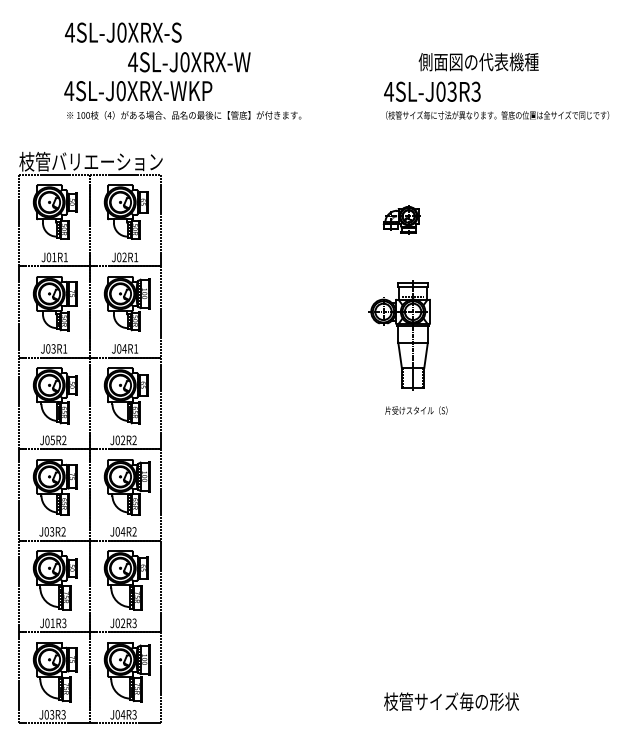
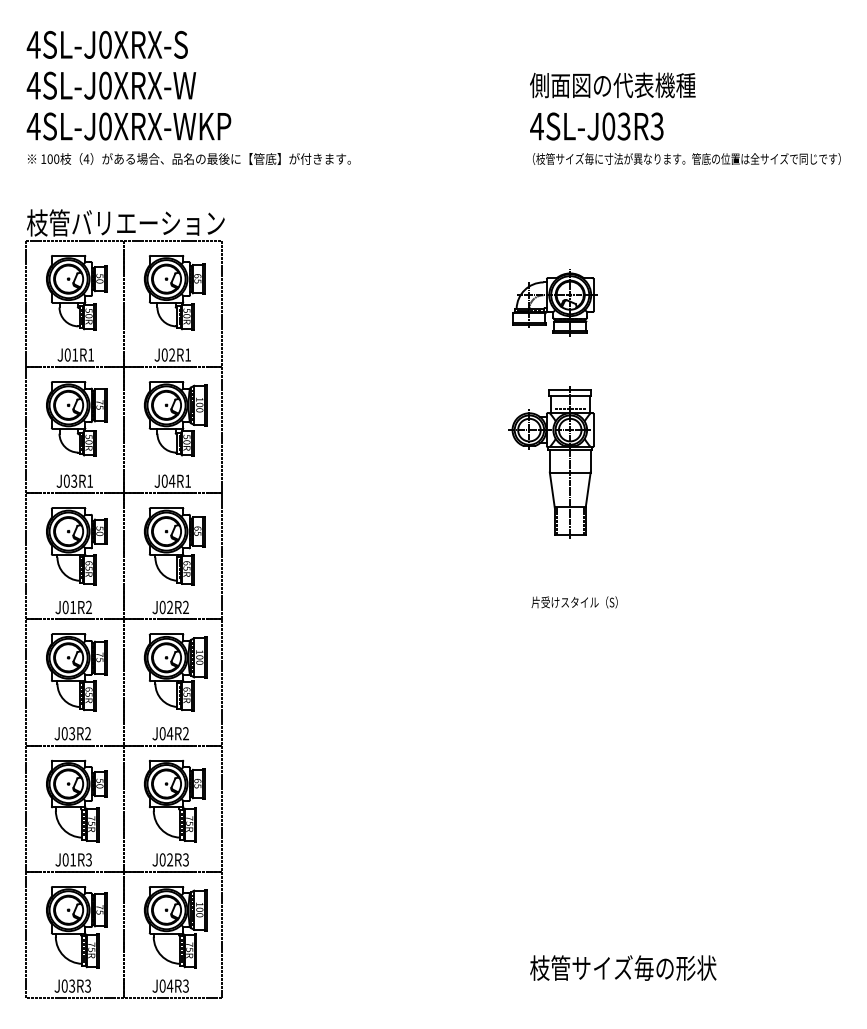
text: (122, 32) -> (106, 44), moved
text: (189, 62) -> (111, 85), moved
text: (478, 62) -> (612, 85), moved
text: (137, 91) -> (128, 126), moved
text: (184, 115) -> (189, 158), moved
part: (401, 219) -> (554, 302), size x1.67
text: (416, 410) -> (574, 602), moved
text: (53, 440) -> (73, 607), J05R2 -> J01R2

